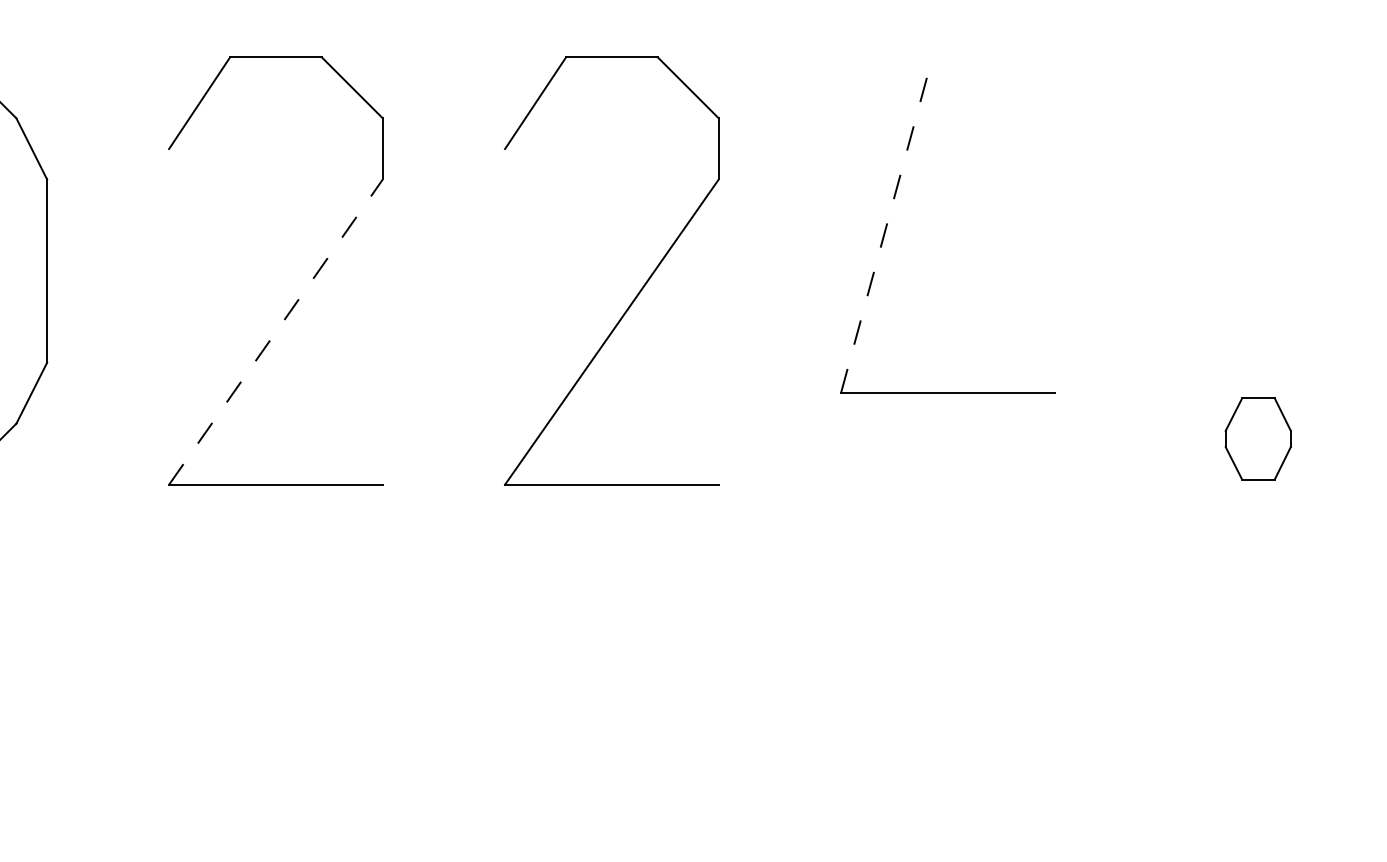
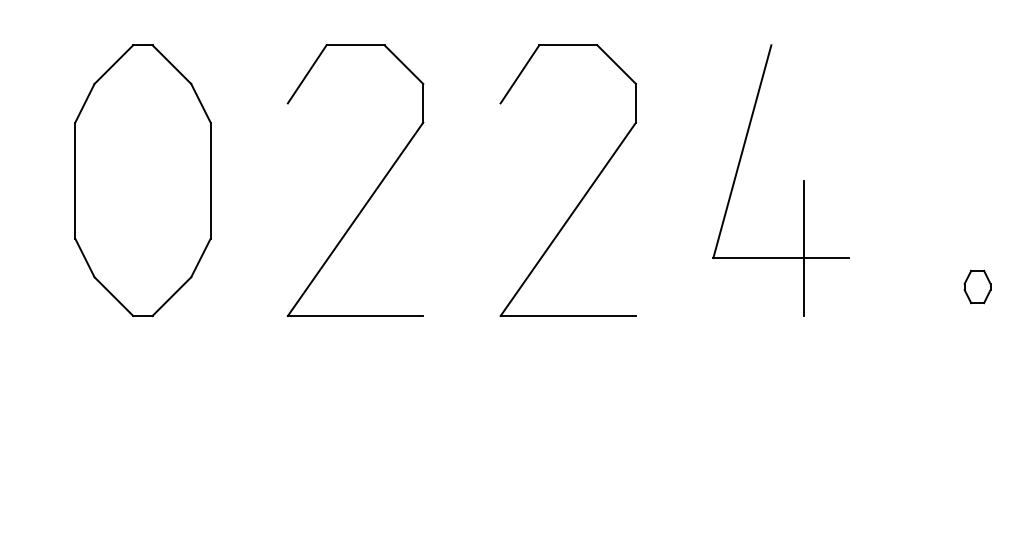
line: (886, 225) -> (742, 151), dashed -> solid
line: (275, 330) -> (355, 218), dashed -> solid
line: (983, 376) -> (803, 247), added
part: (1258, 438) -> (977, 286), size x0.62

